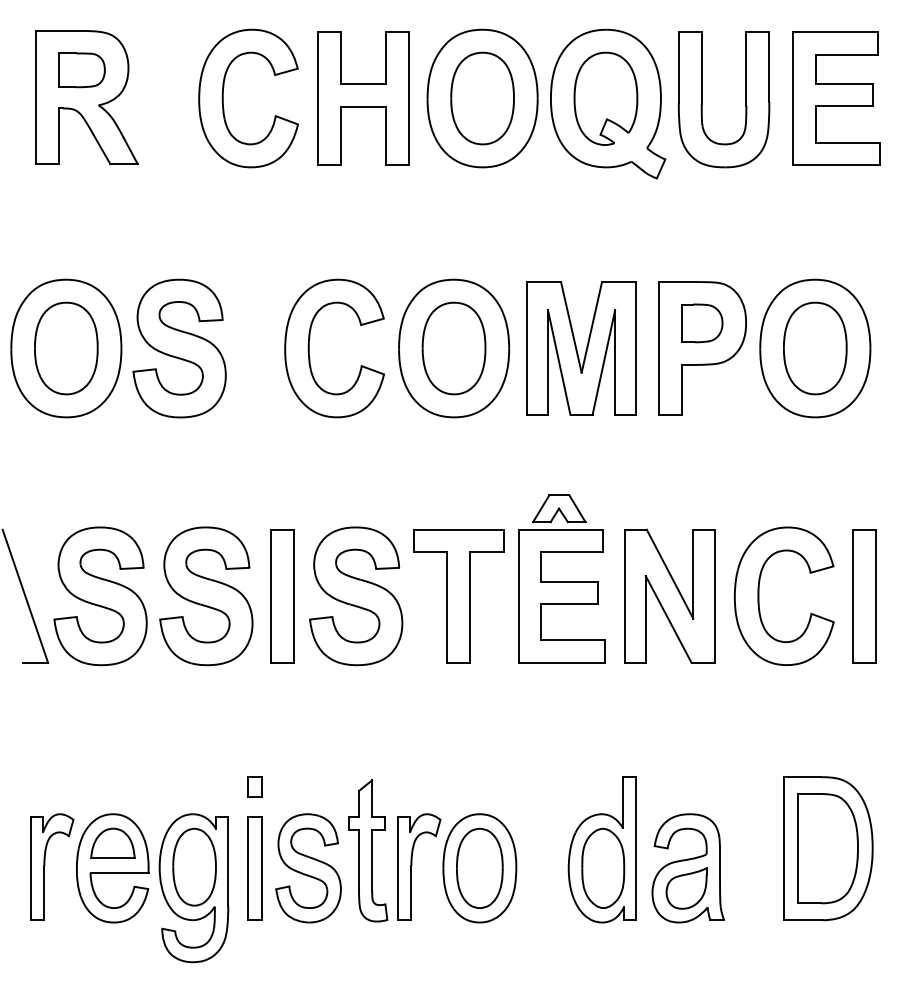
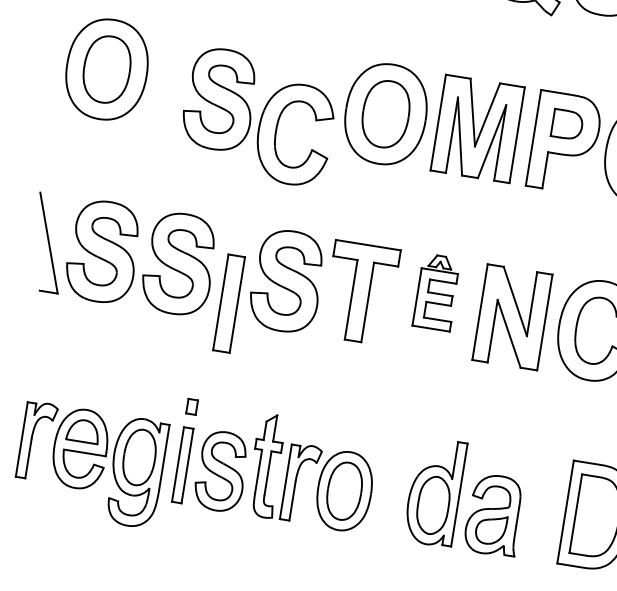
part: (179, 348) -> (219, 99), moved
part: (309, 348) -> (276, 131), moved
part: (561, 578) -> (436, 292), size x0.6
part: (282, 596) -> (229, 303), moved

